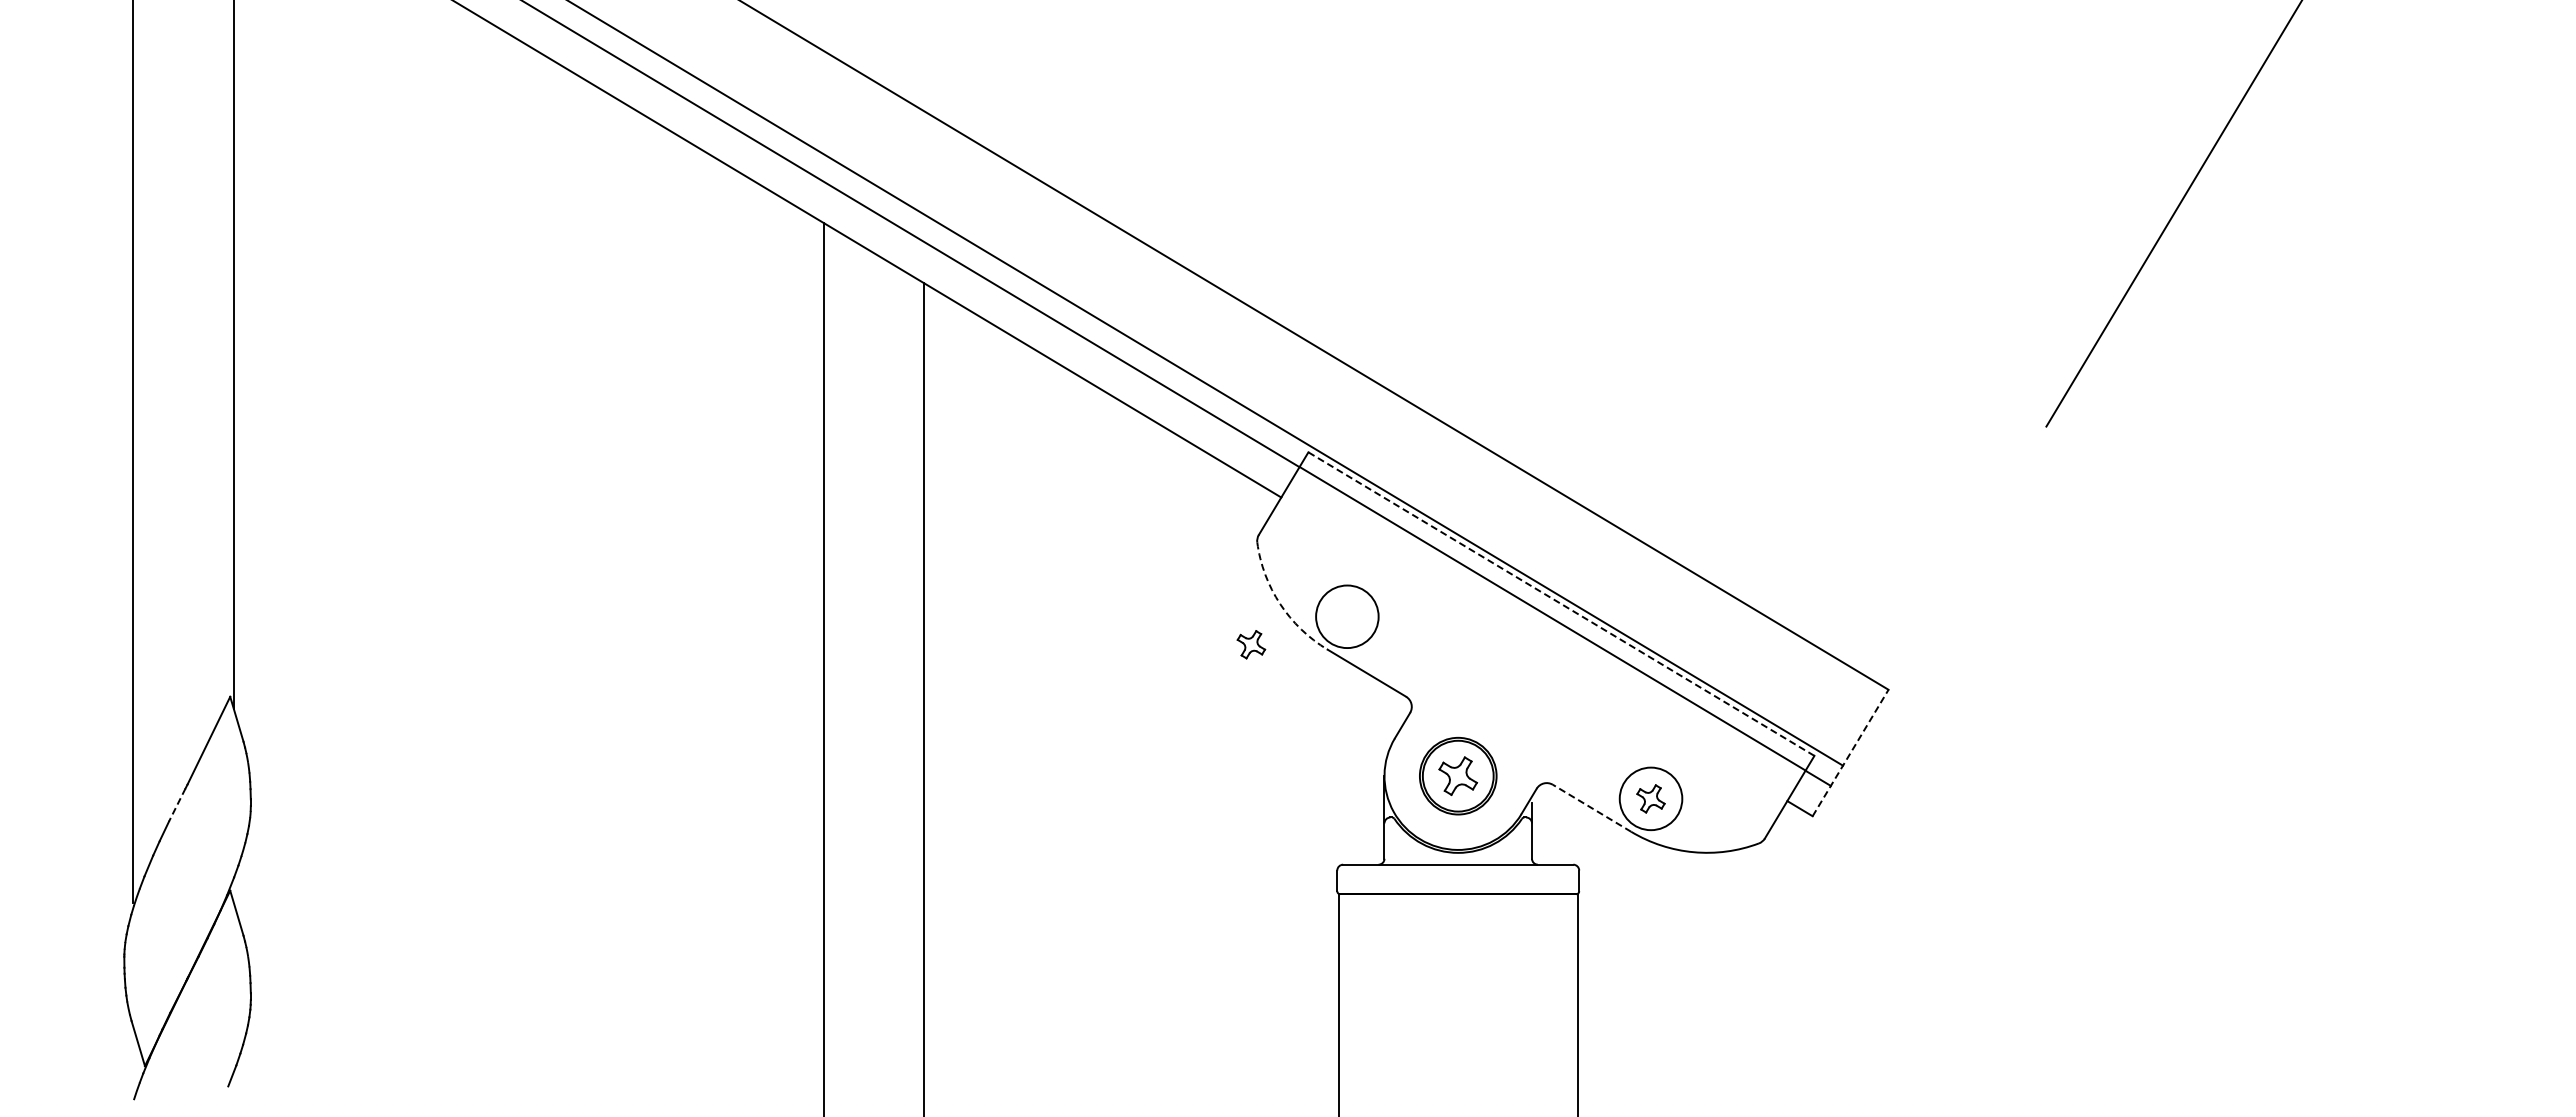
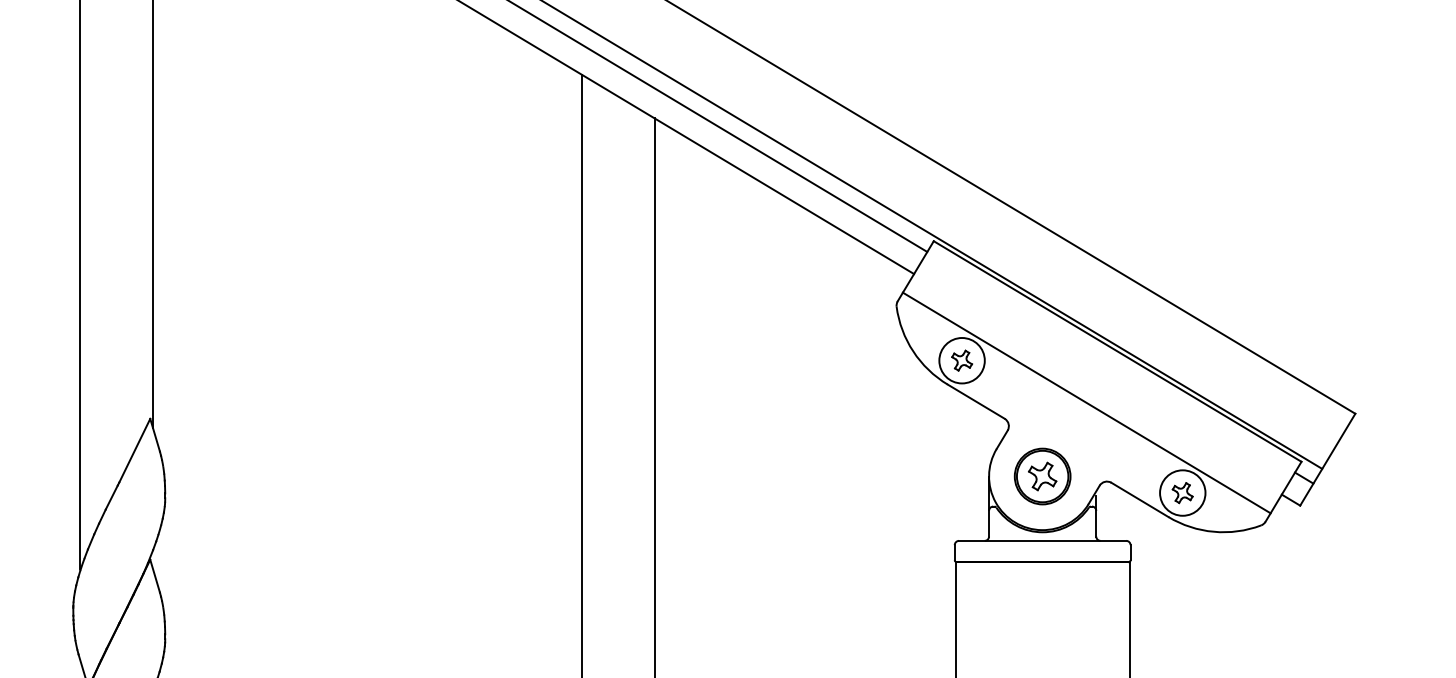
line: (1561, 603) -> (1117, 351), dashed -> solid
arc: (1280, 604) -> (913, 351), dashed -> solid
line: (1552, 618) -> (1086, 402), moved
part: (1251, 644) -> (962, 360), moved
line: (1850, 753) -> (1327, 460), dashed -> solid
line: (177, 805) -> (111, 497), dashed -> solid
line: (1592, 808) -> (1140, 500), dashed -> solid

